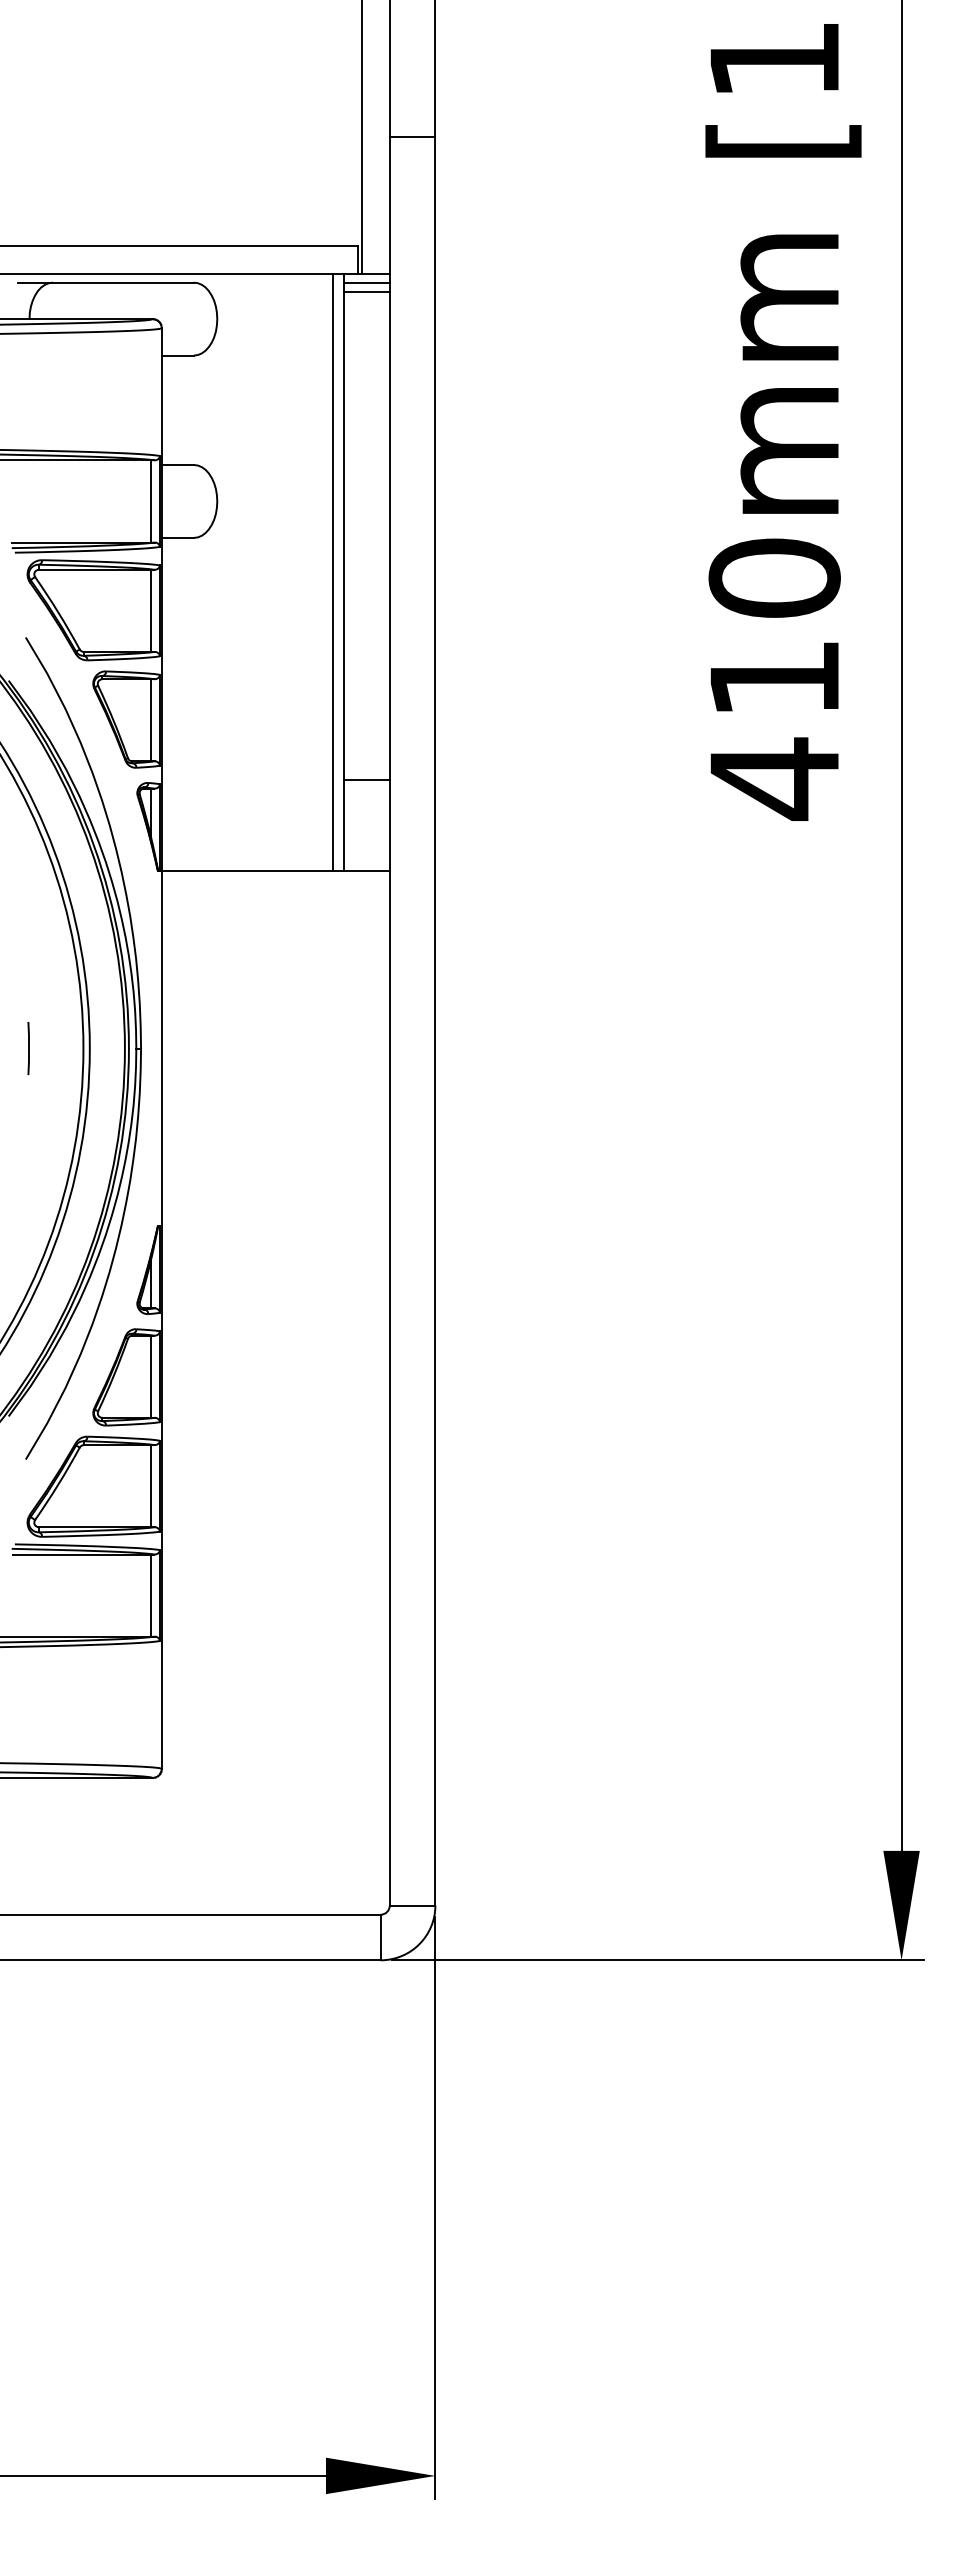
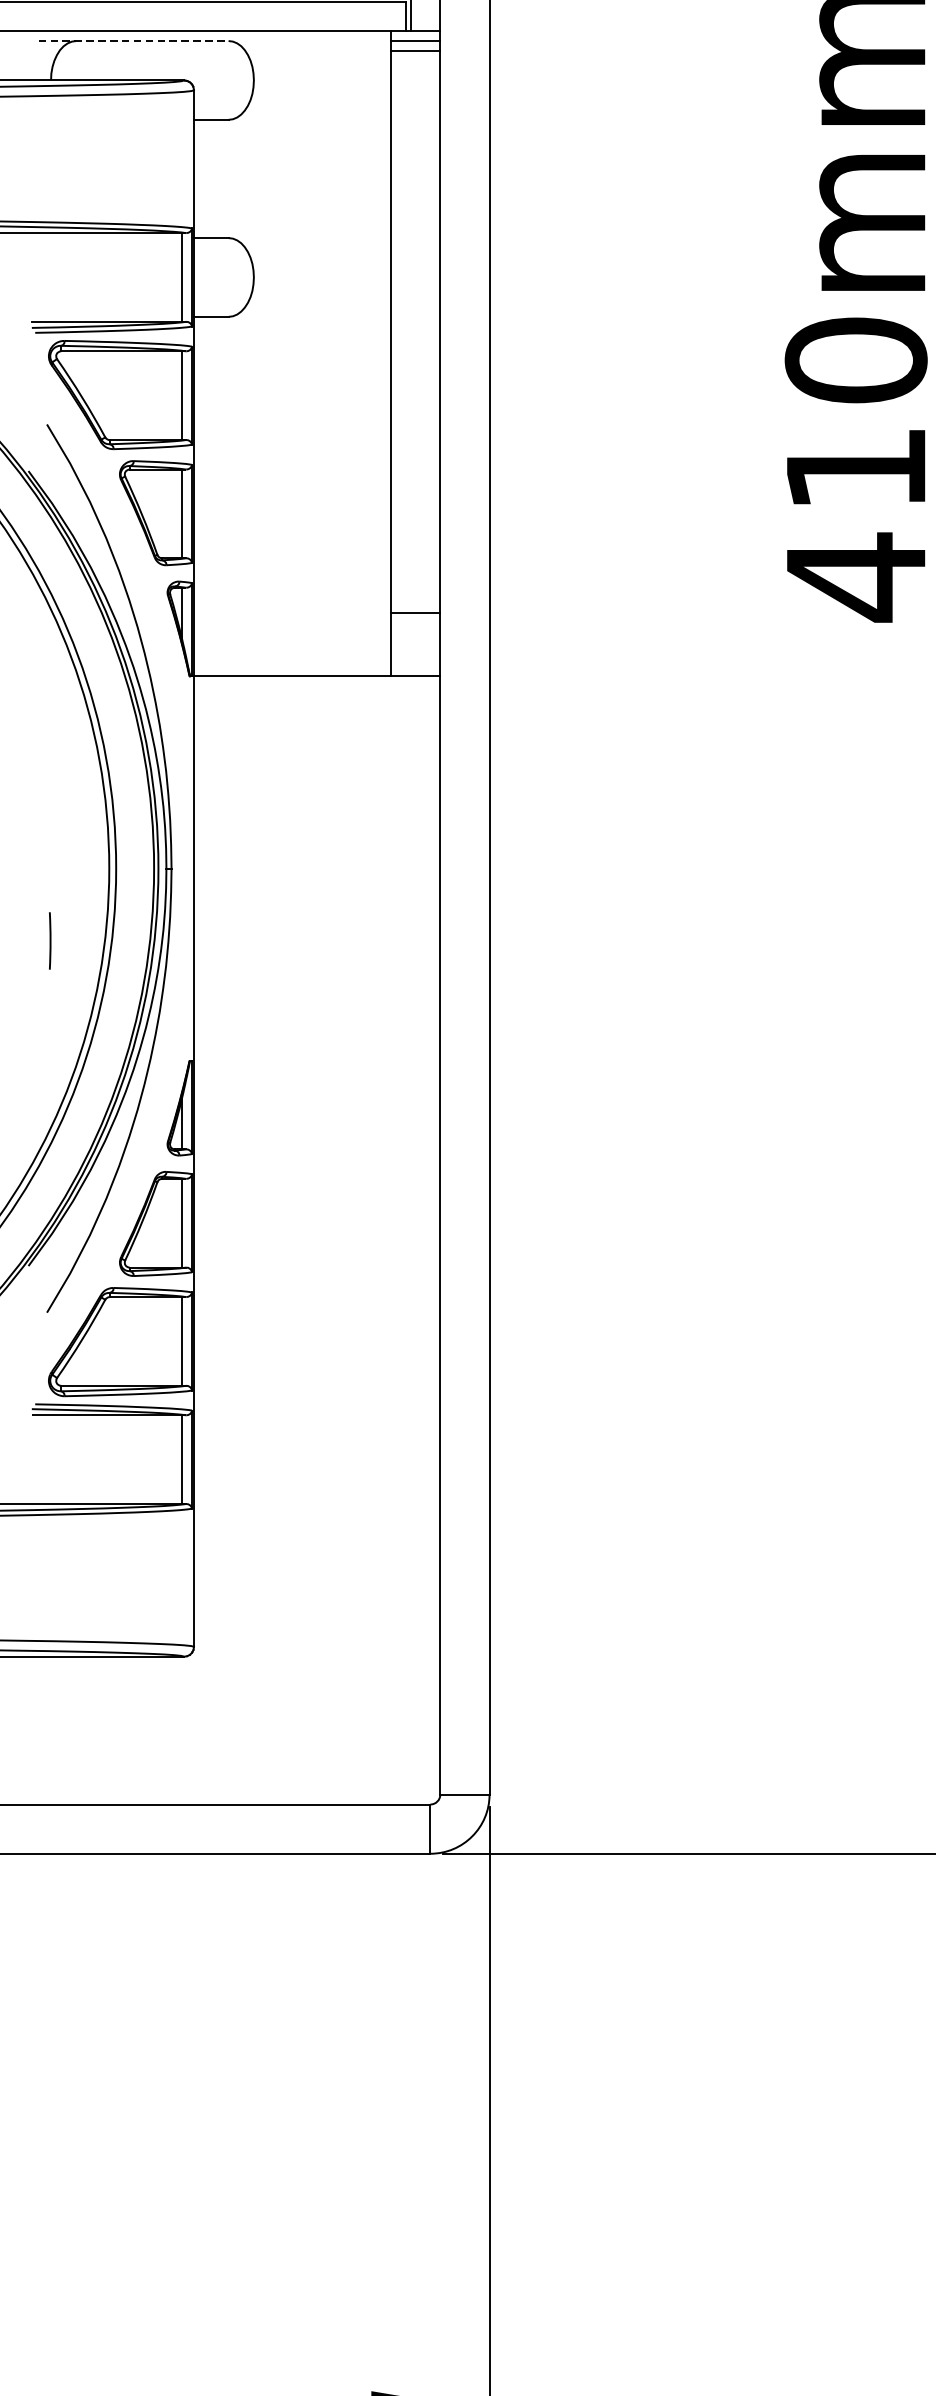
line: (105, 282) -> (133, 40), solid -> dashed
line: (333, 571) -> (379, 353), removed
line: (366, 779) -> (415, 612), moved
line: (28, 1048) -> (49, 940), moved

